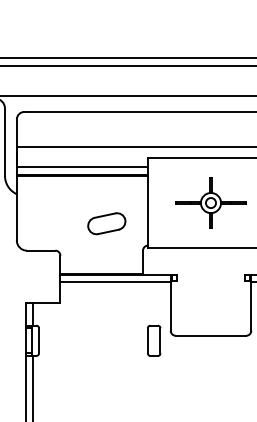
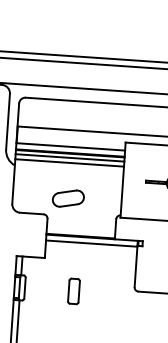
line: (82, 180) -> (70, 157), added
line: (82, 186) -> (69, 162), added
part: (106, 223) -> (68, 198), moved
part: (154, 340) -> (74, 291), moved

